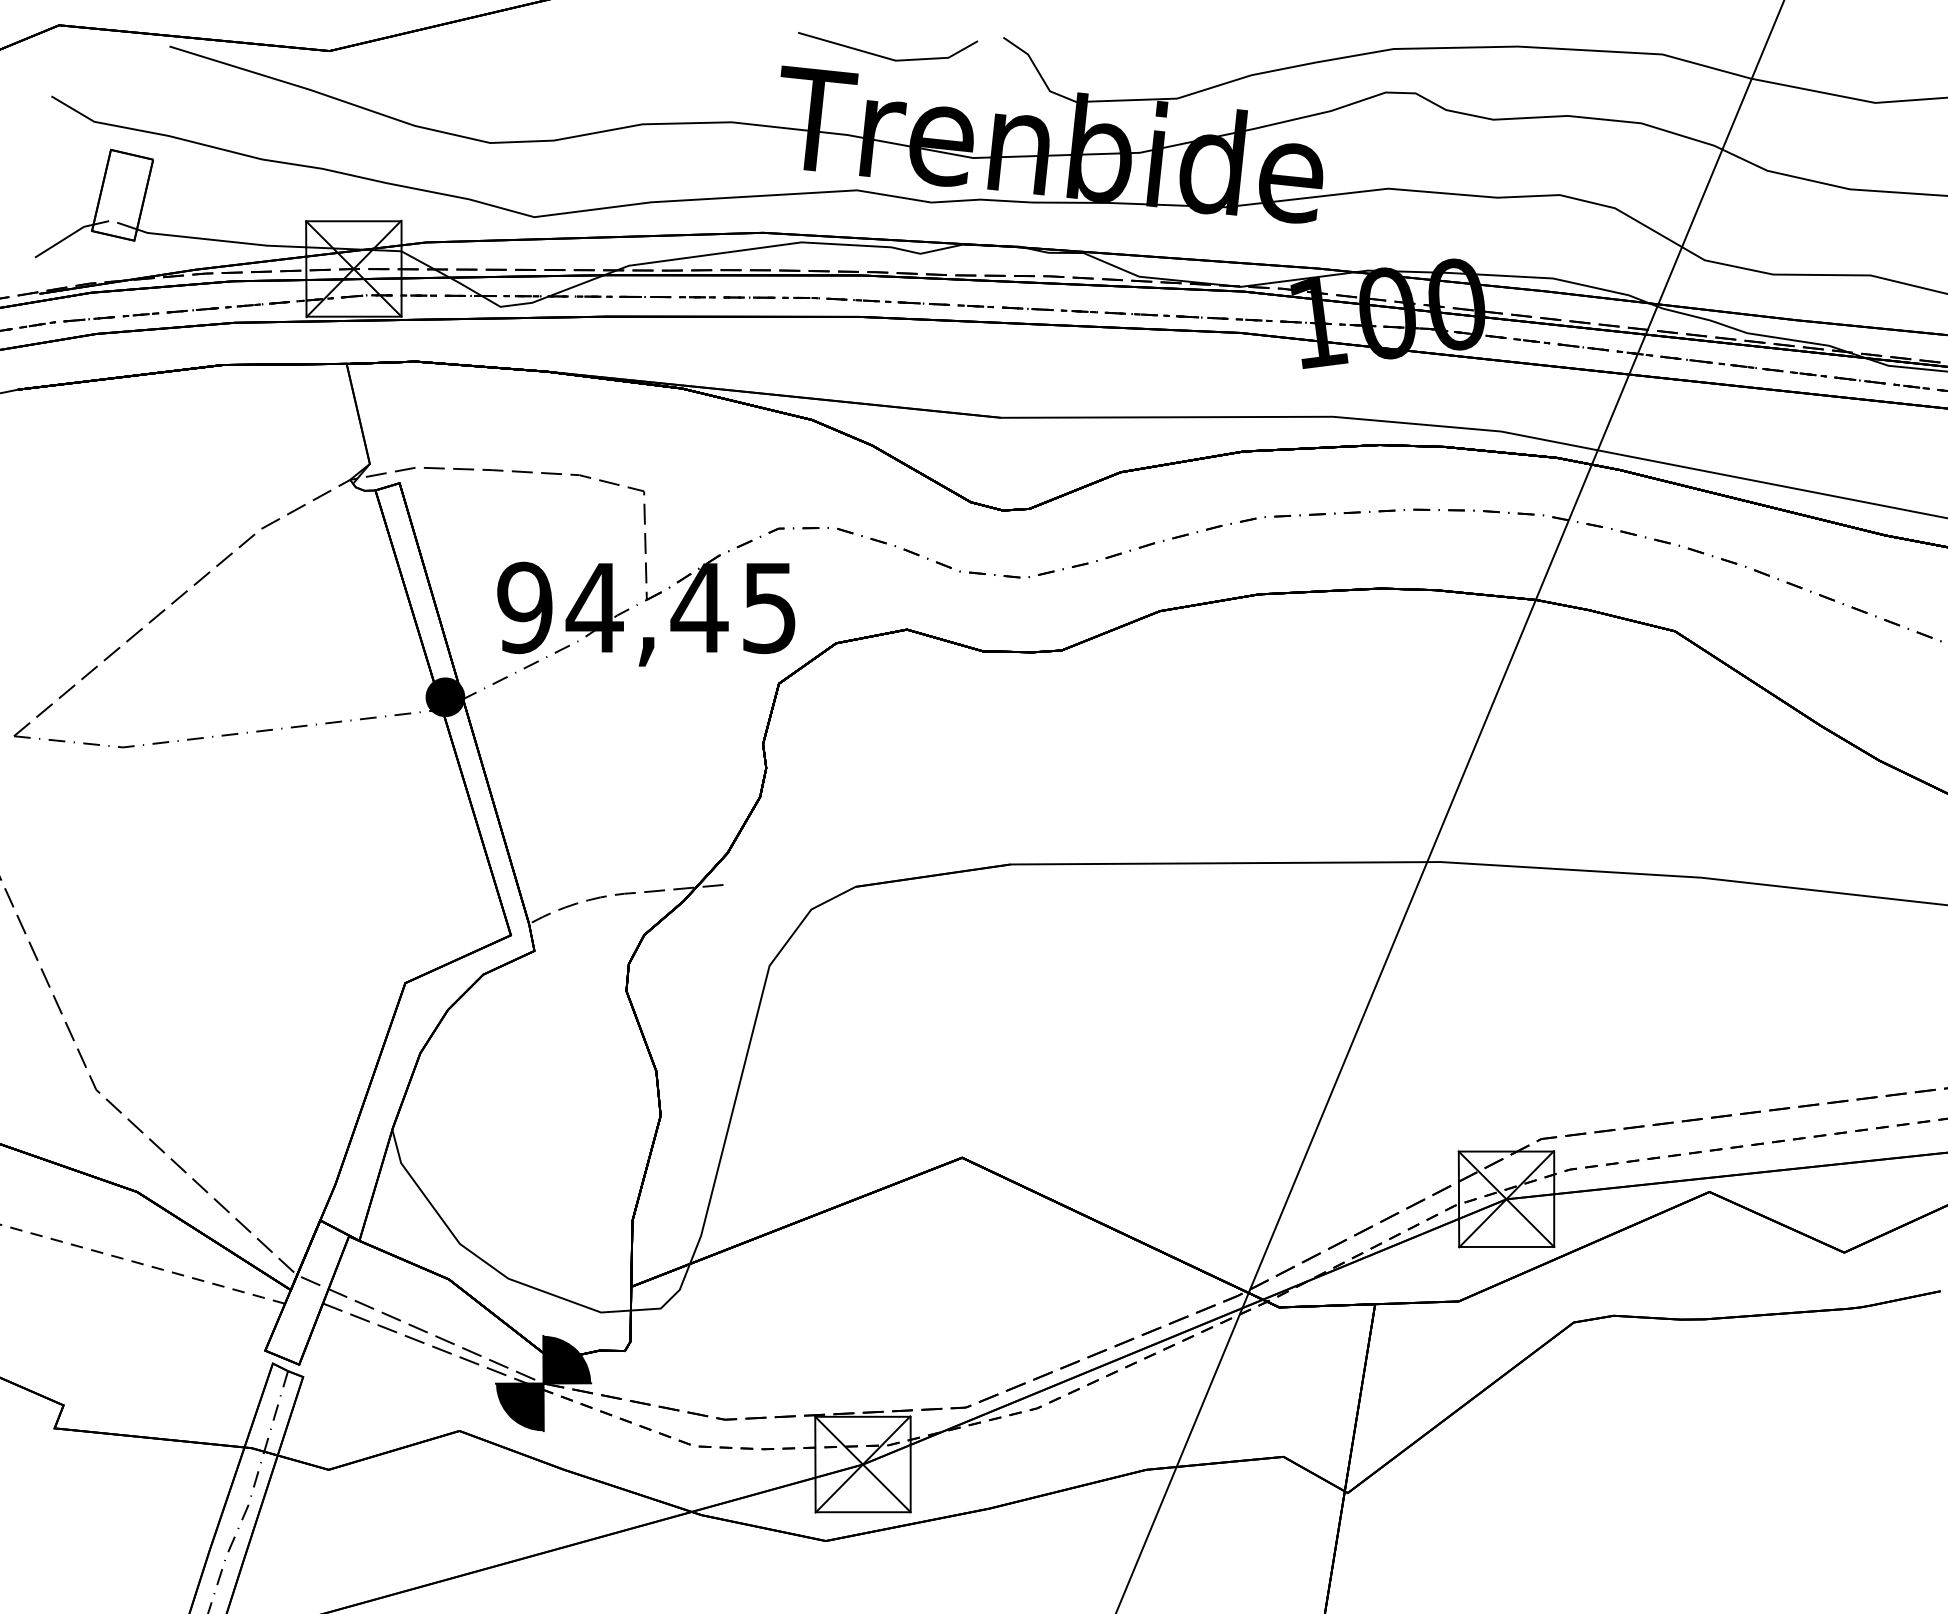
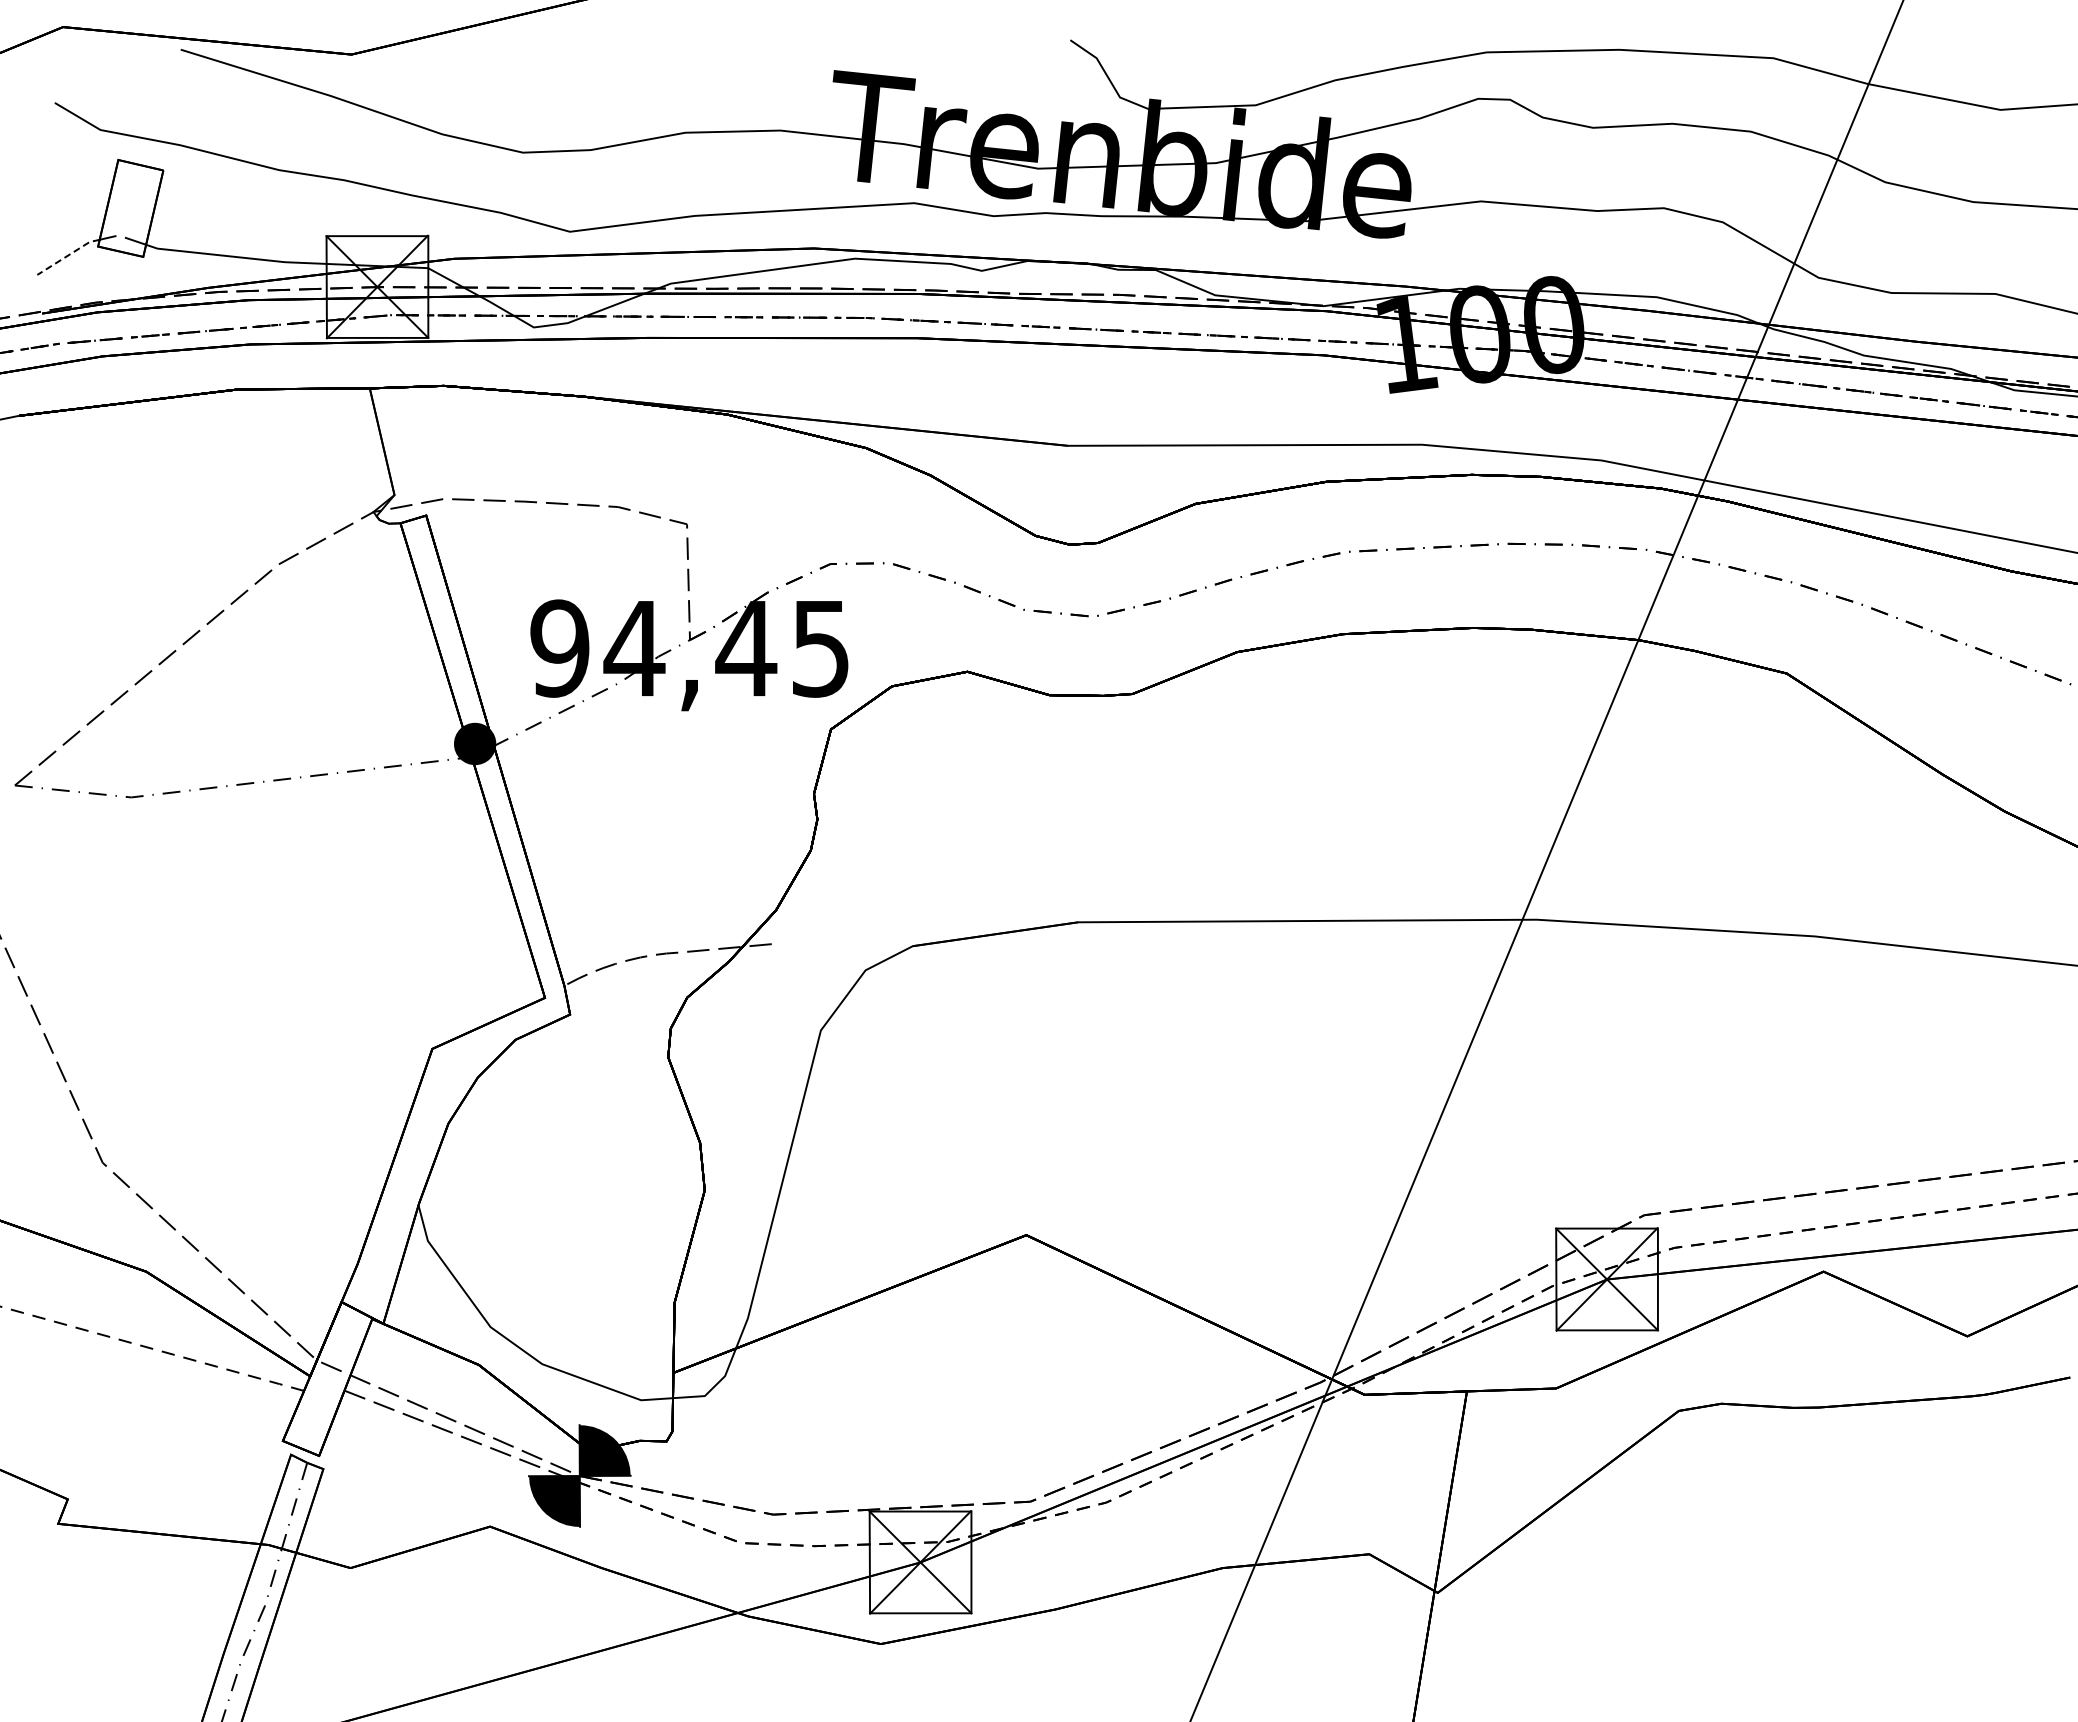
line: (885, 56) -> (944, 60), removed
line: (64, 239) -> (68, 255), solid -> dashed

